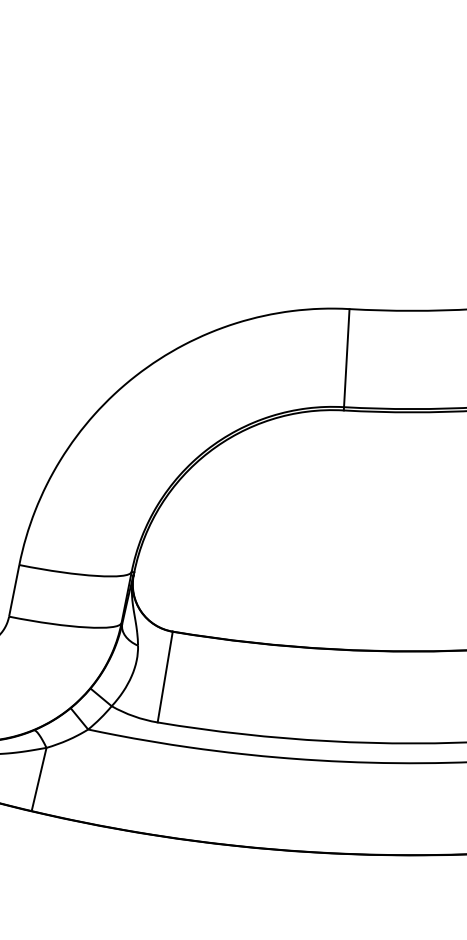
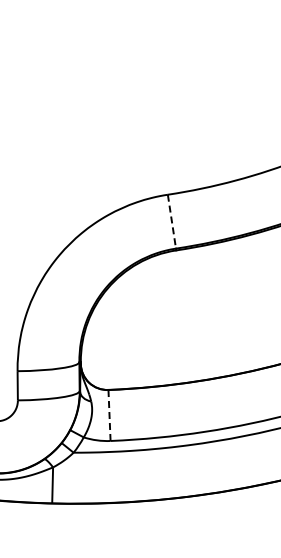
line: (347, 359) -> (172, 222), solid -> dashed
line: (165, 677) -> (109, 415), solid -> dashed

